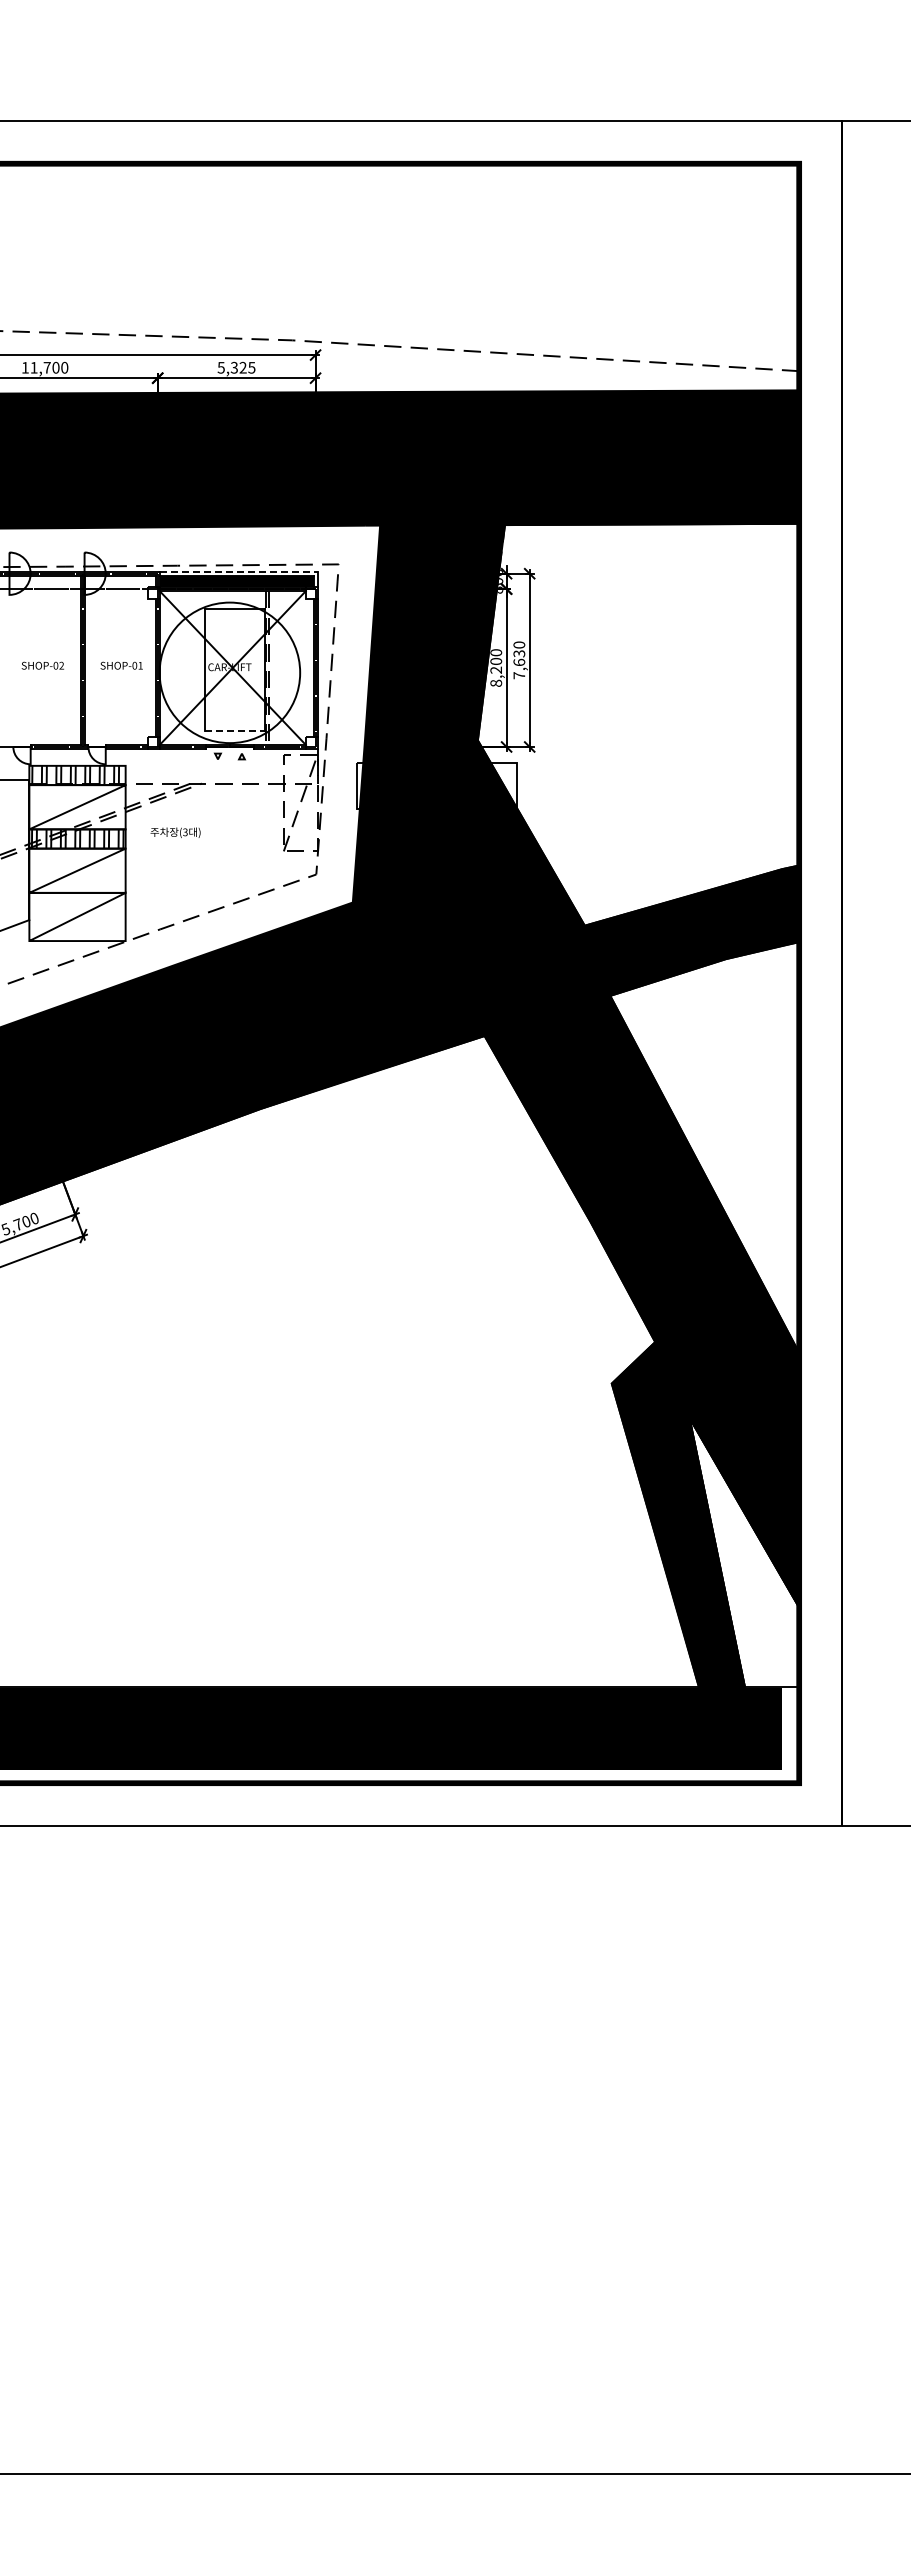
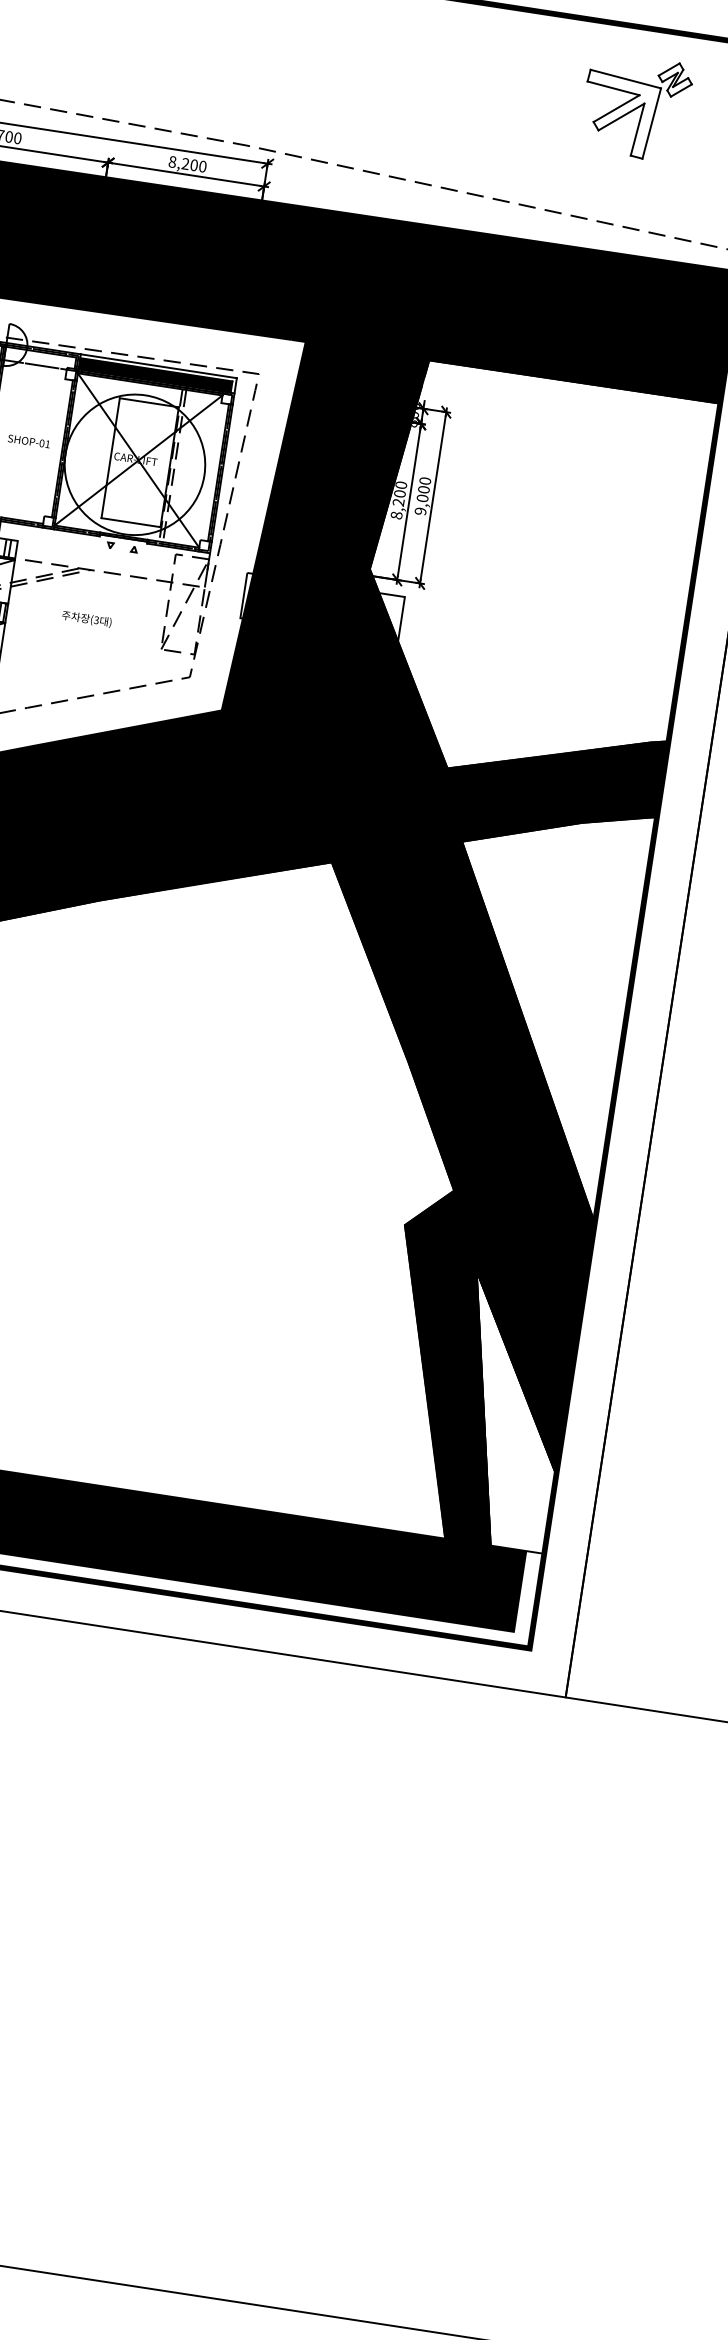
part: (670, 243) -> (635, 107), added
text: (236, 367) -> (187, 163), 5,325 -> 8,200
line: (238, 571) -> (158, 365), dashed -> solid
text: (519, 664) -> (422, 500), 7,630 -> 9,000
line: (234, 730) -> (130, 522), dashed -> solid
text: (175, 832) -> (86, 618), moved

